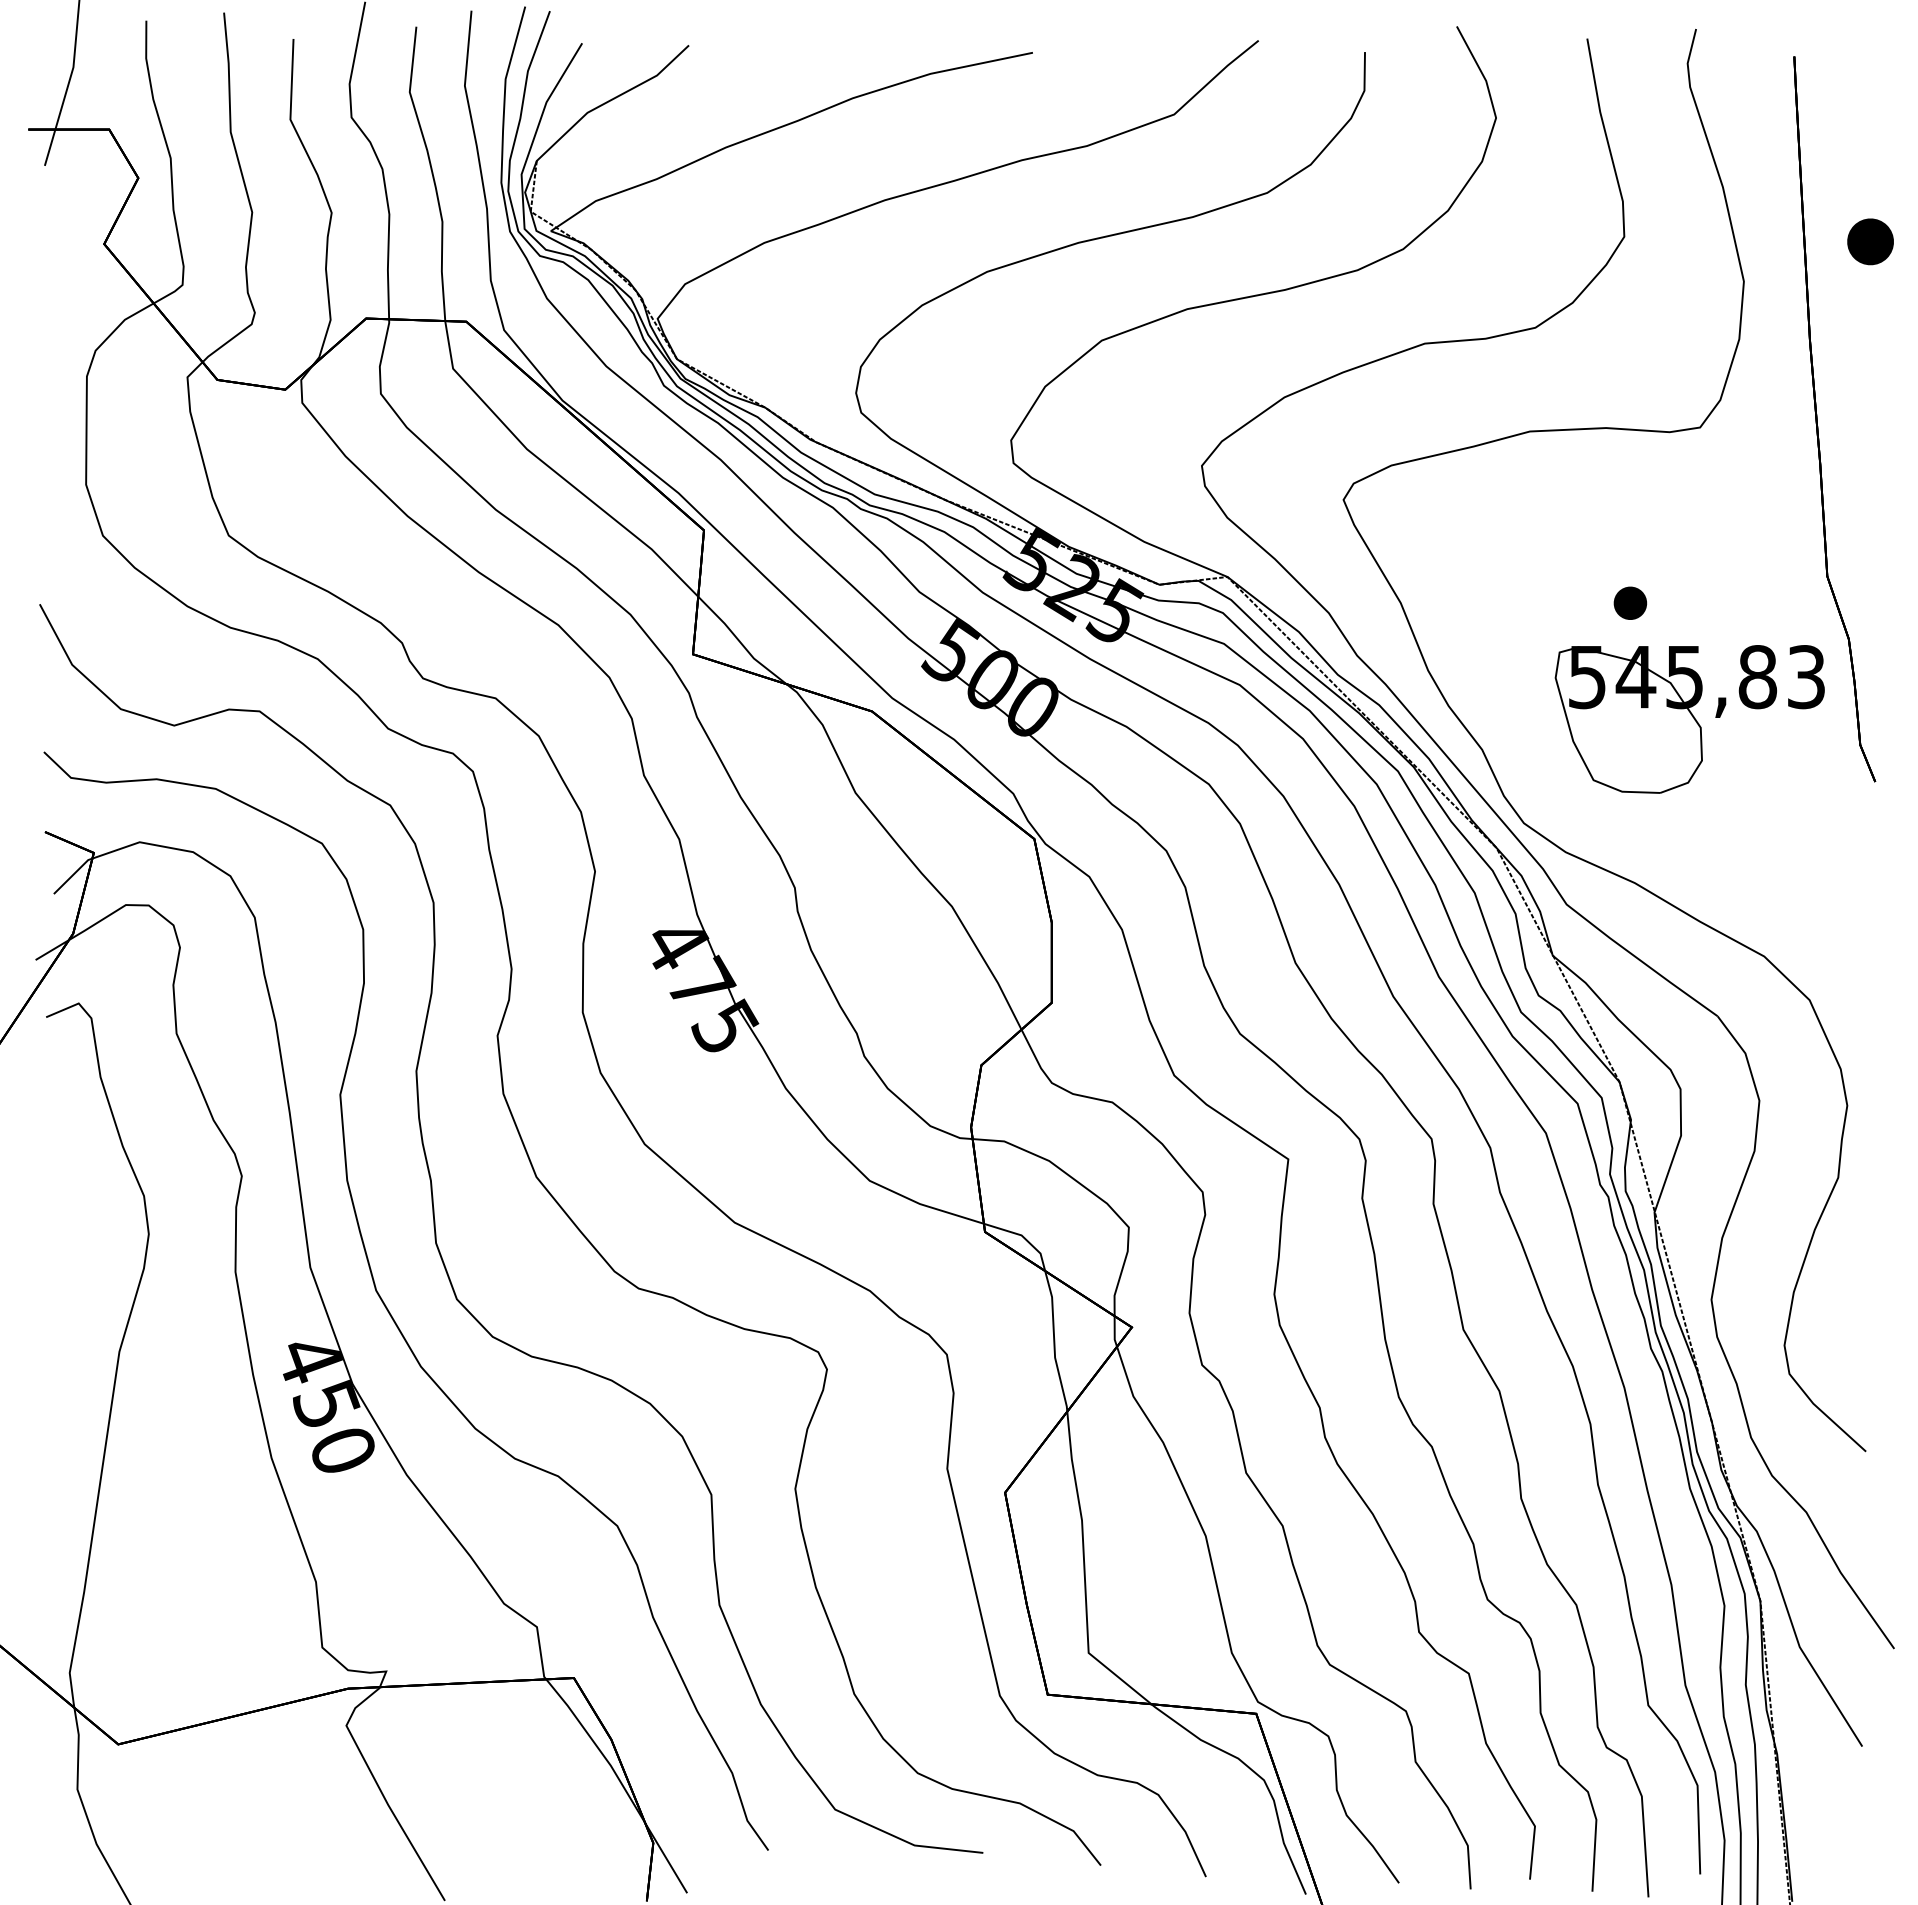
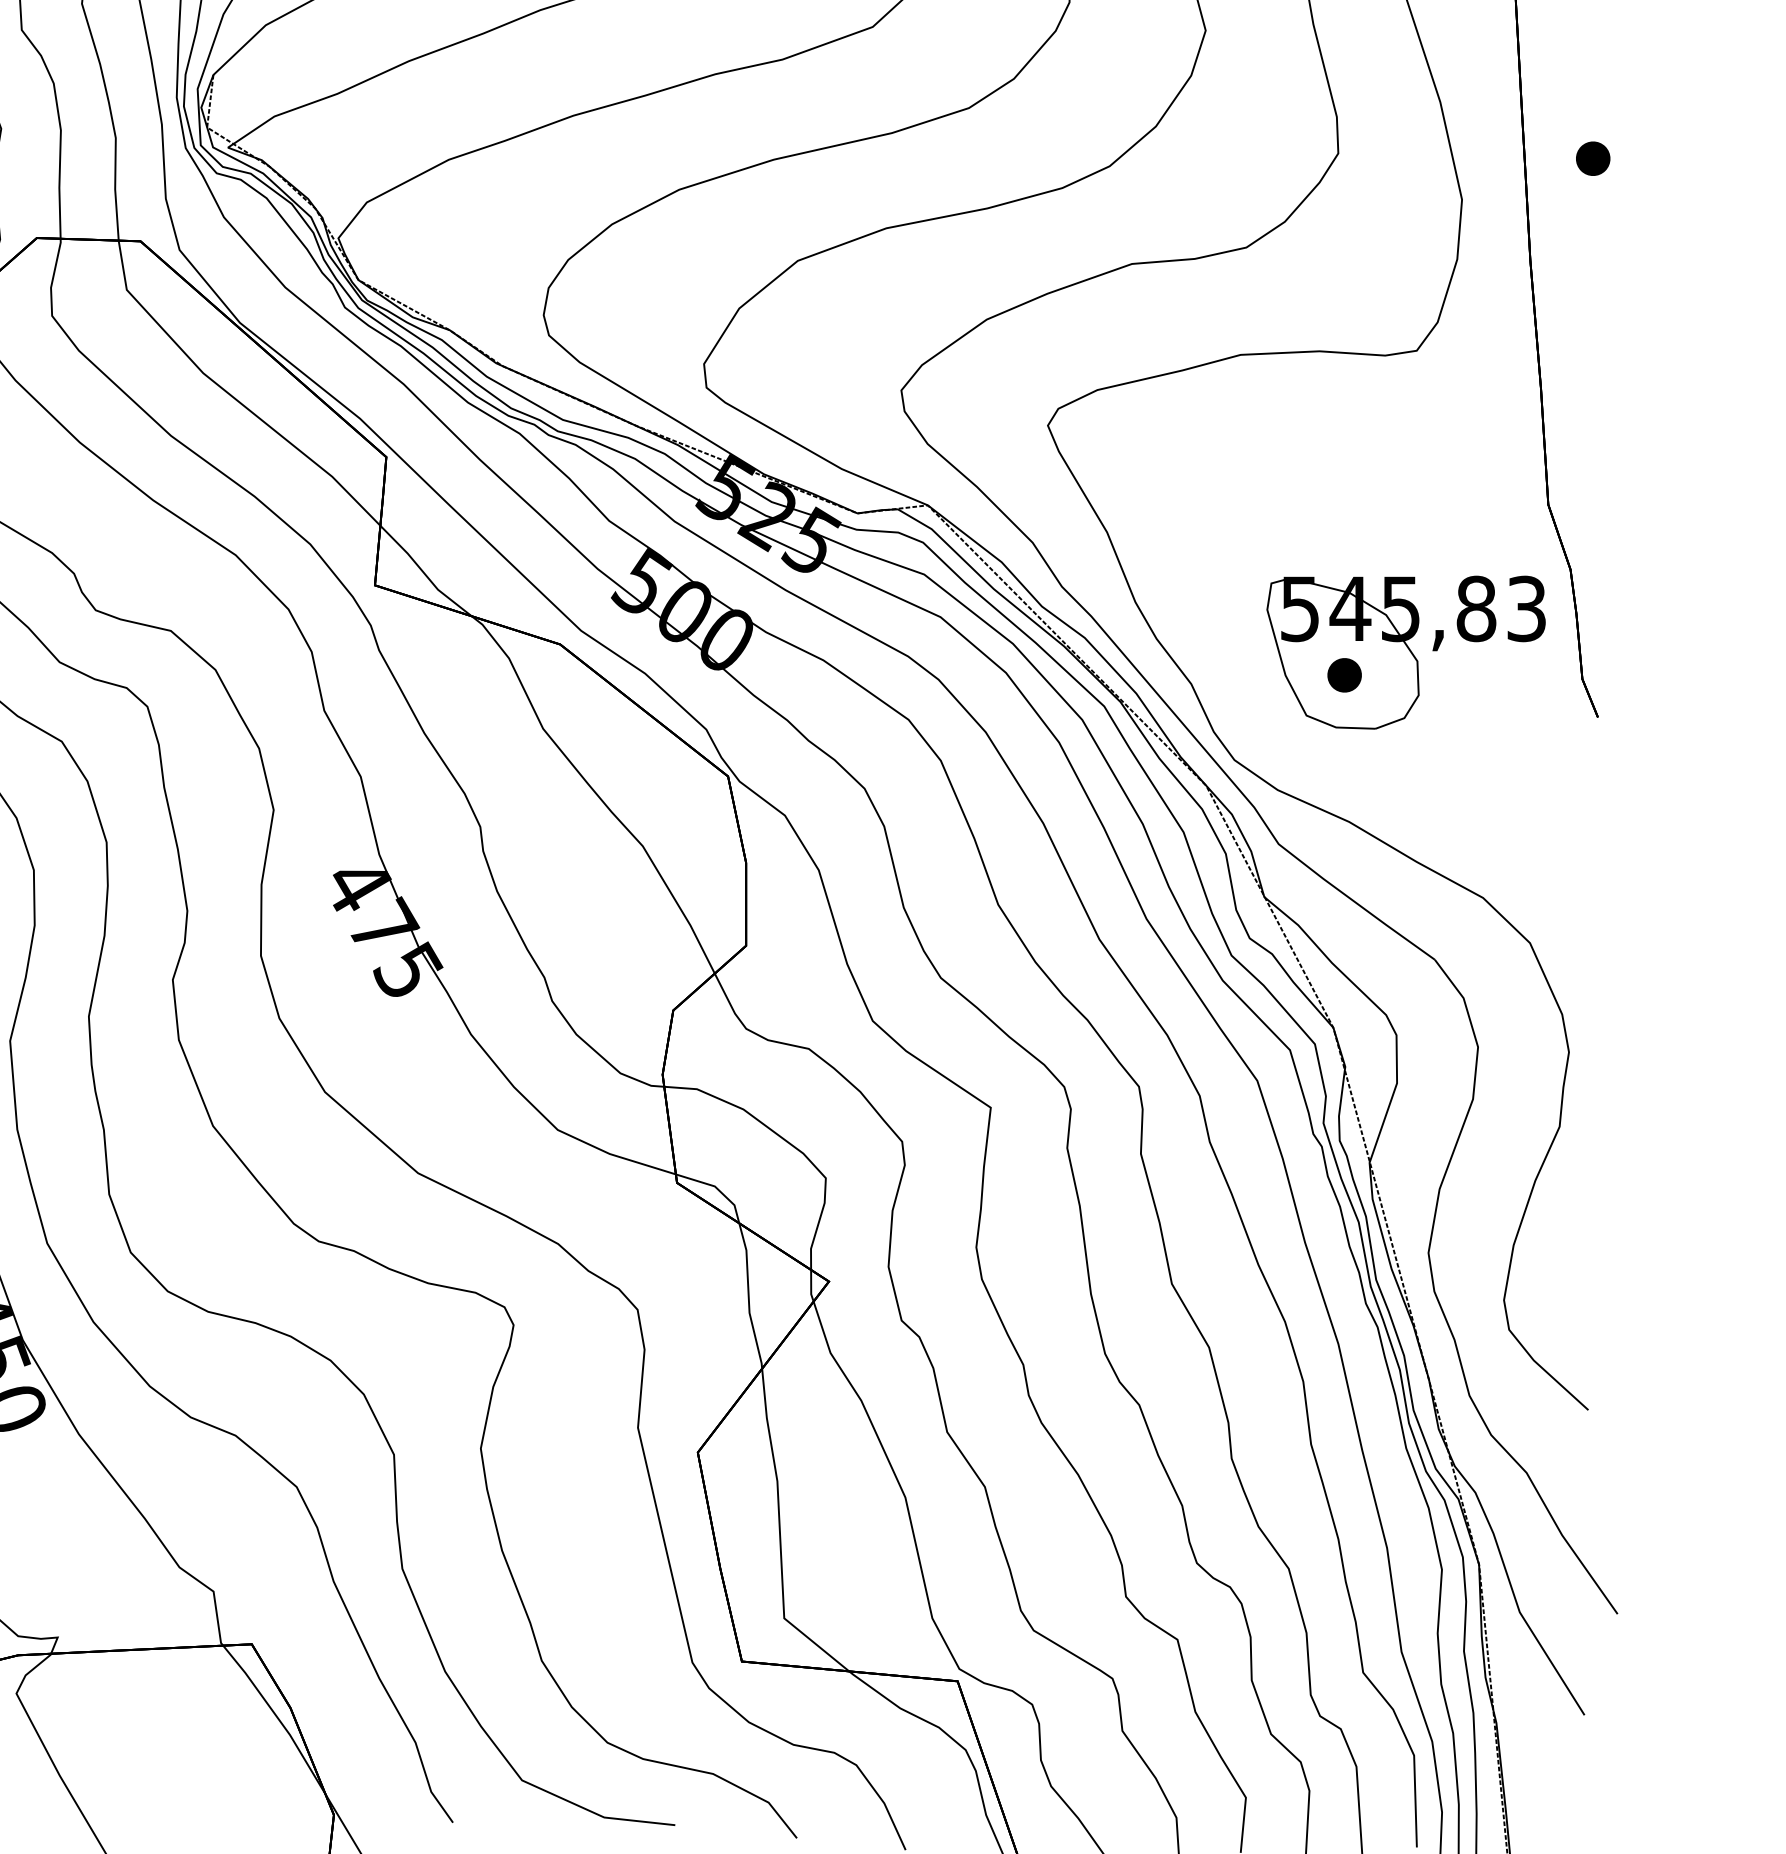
part: (1870, 241) -> (1592, 158), size x0.71
part: (1630, 602) -> (1344, 674), moved

